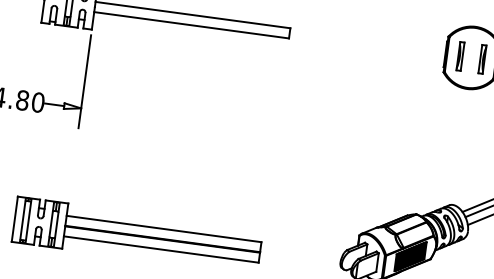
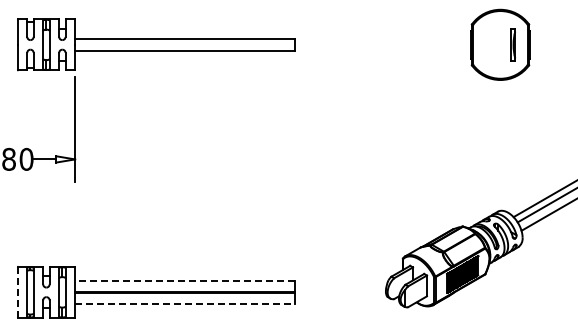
part: (460, 56) -> (488, 44), removed
line: (15, 219) -> (18, 292), solid -> dashed
line: (163, 228) -> (184, 280), solid -> dashed
line: (161, 249) -> (185, 303), solid -> dashed

